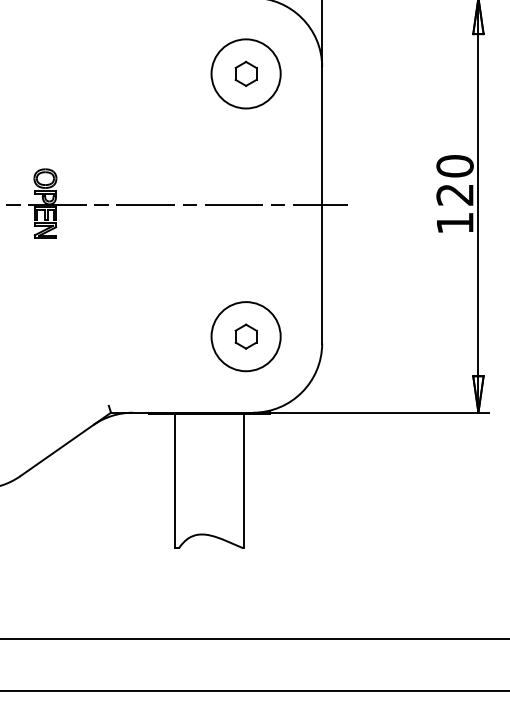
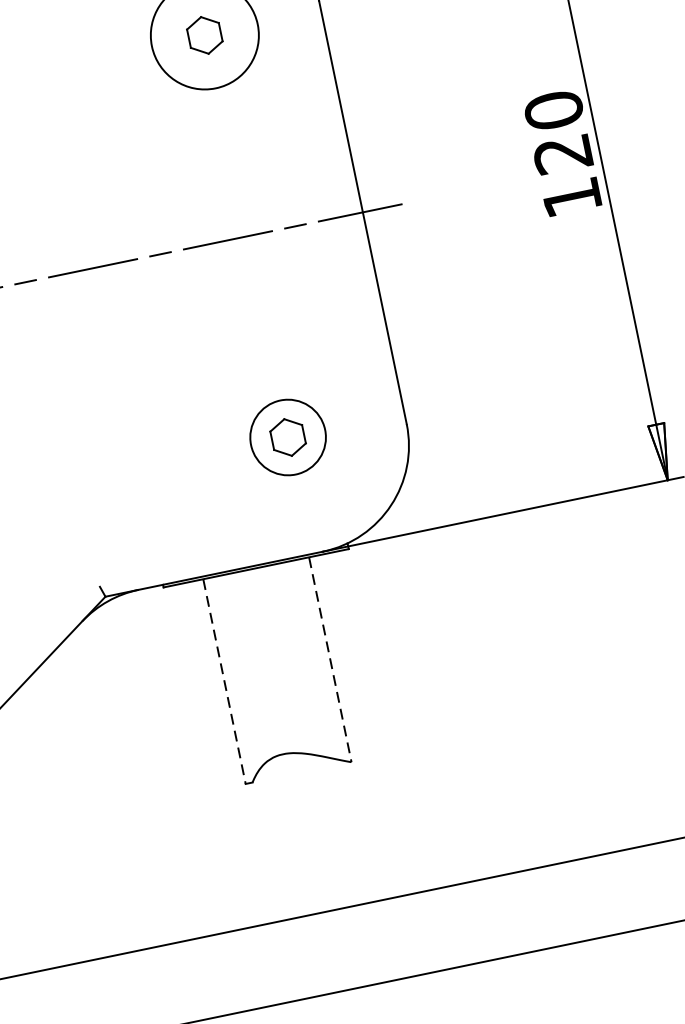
circle: (245, 336) -> (287, 437), size x0.7
line: (174, 481) -> (224, 681), solid -> dashed
line: (243, 481) -> (330, 659), solid -> dashed

